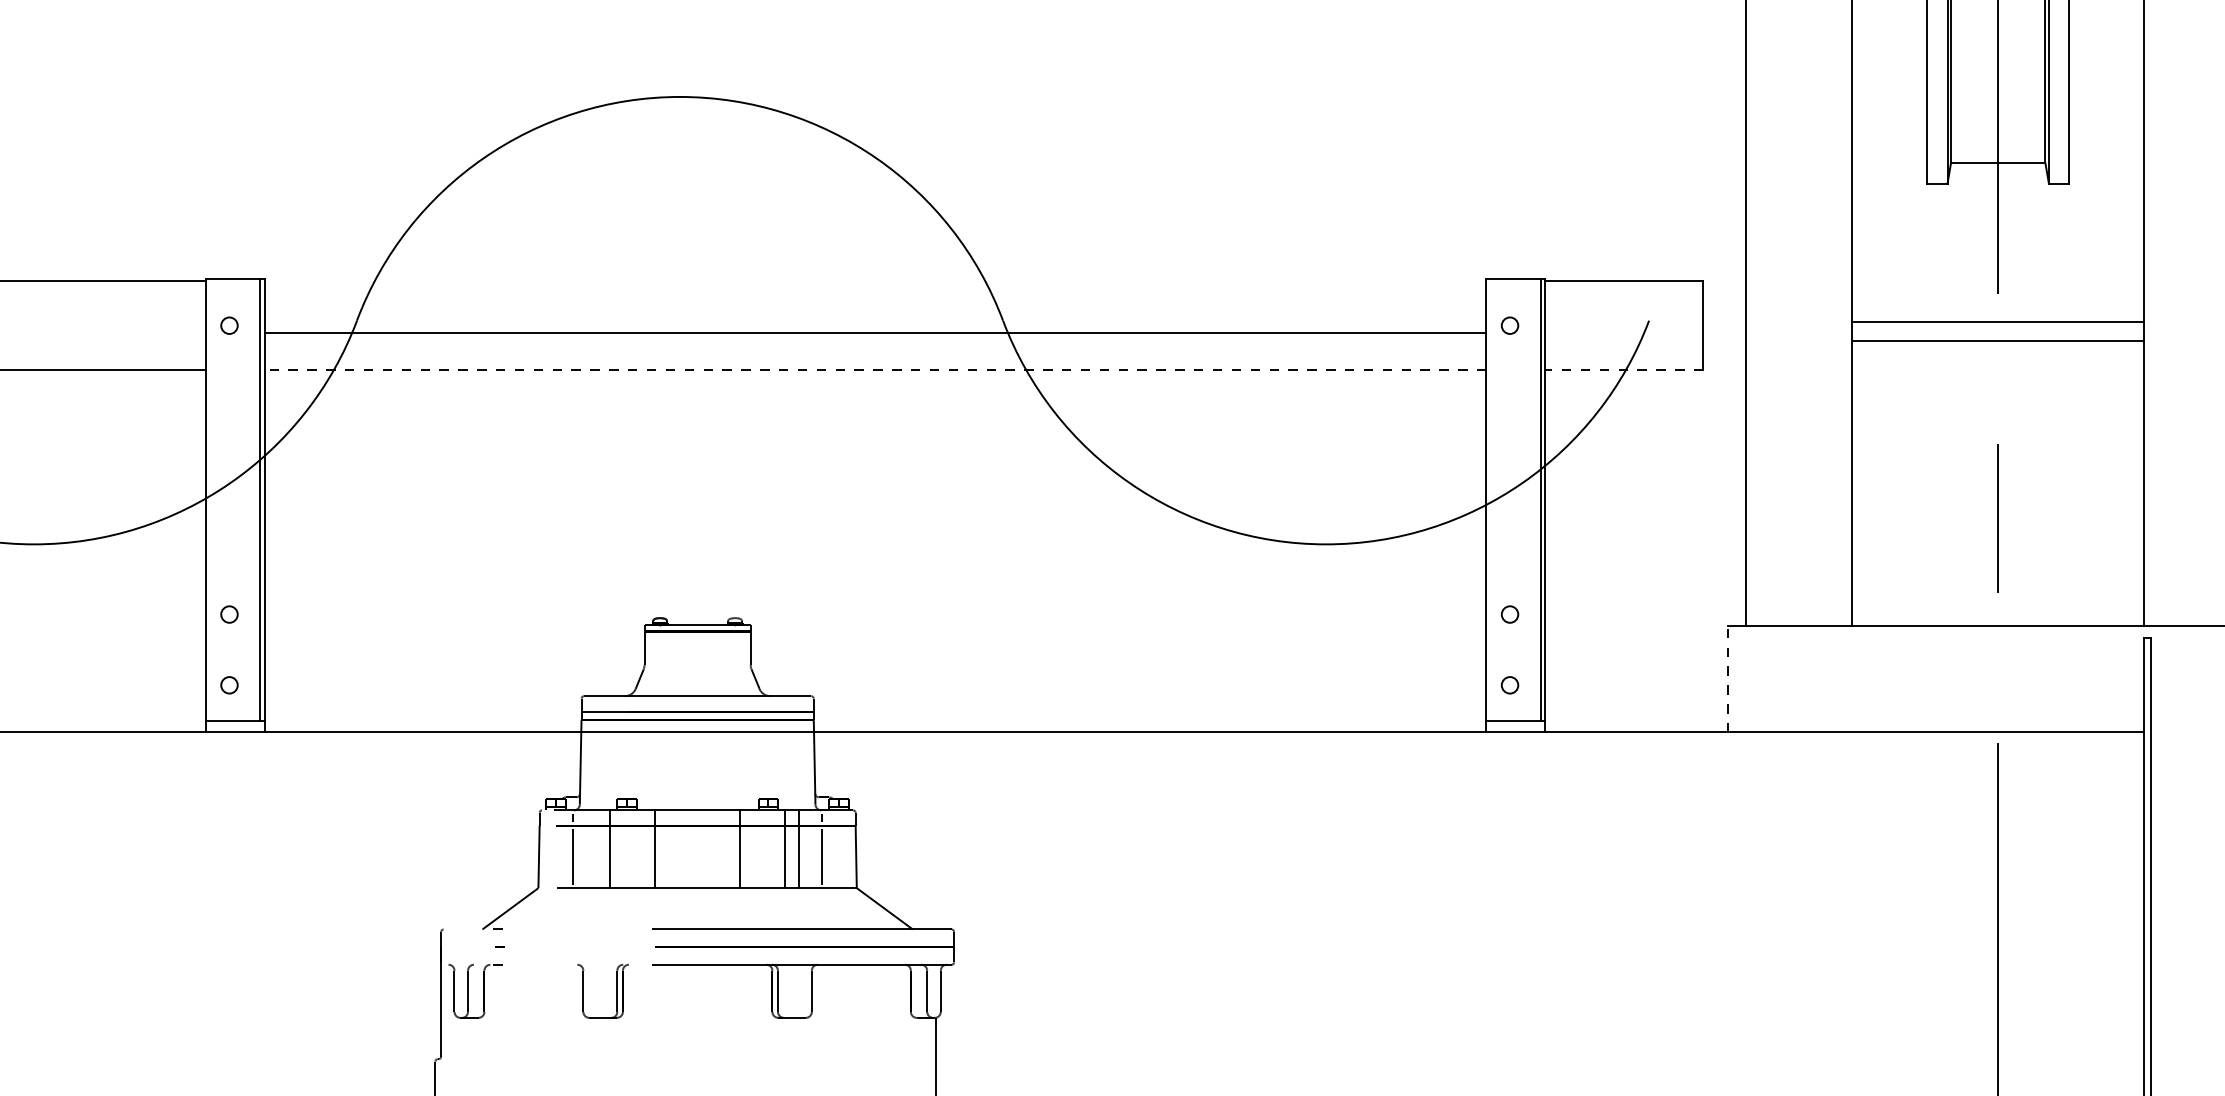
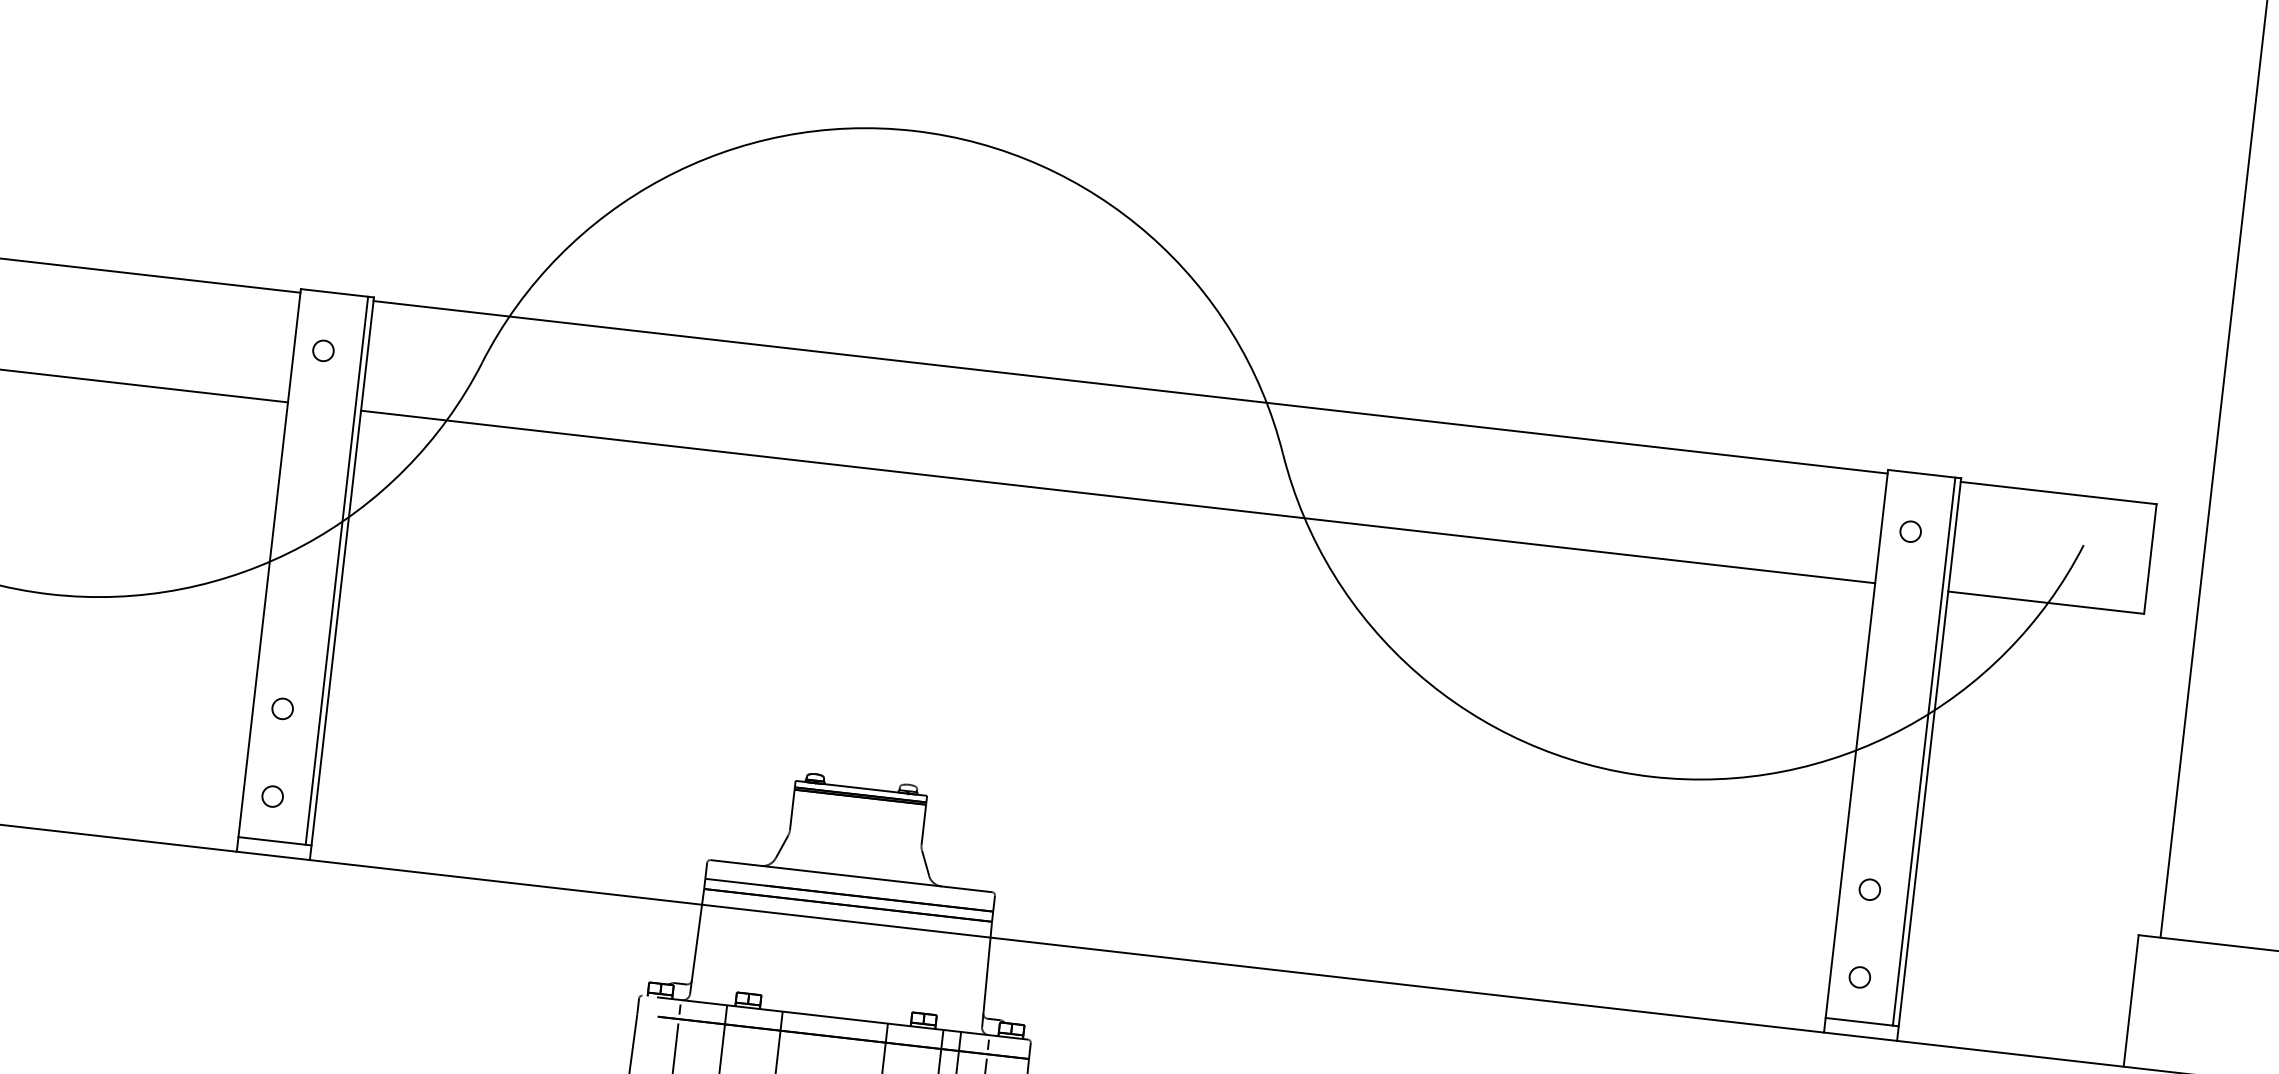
line: (875, 333) -> (1130, 387), moved
line: (875, 369) -> (1117, 496), dashed -> solid
line: (1623, 369) -> (2045, 602), dashed -> solid
line: (1728, 678) -> (2131, 999), dashed -> solid

